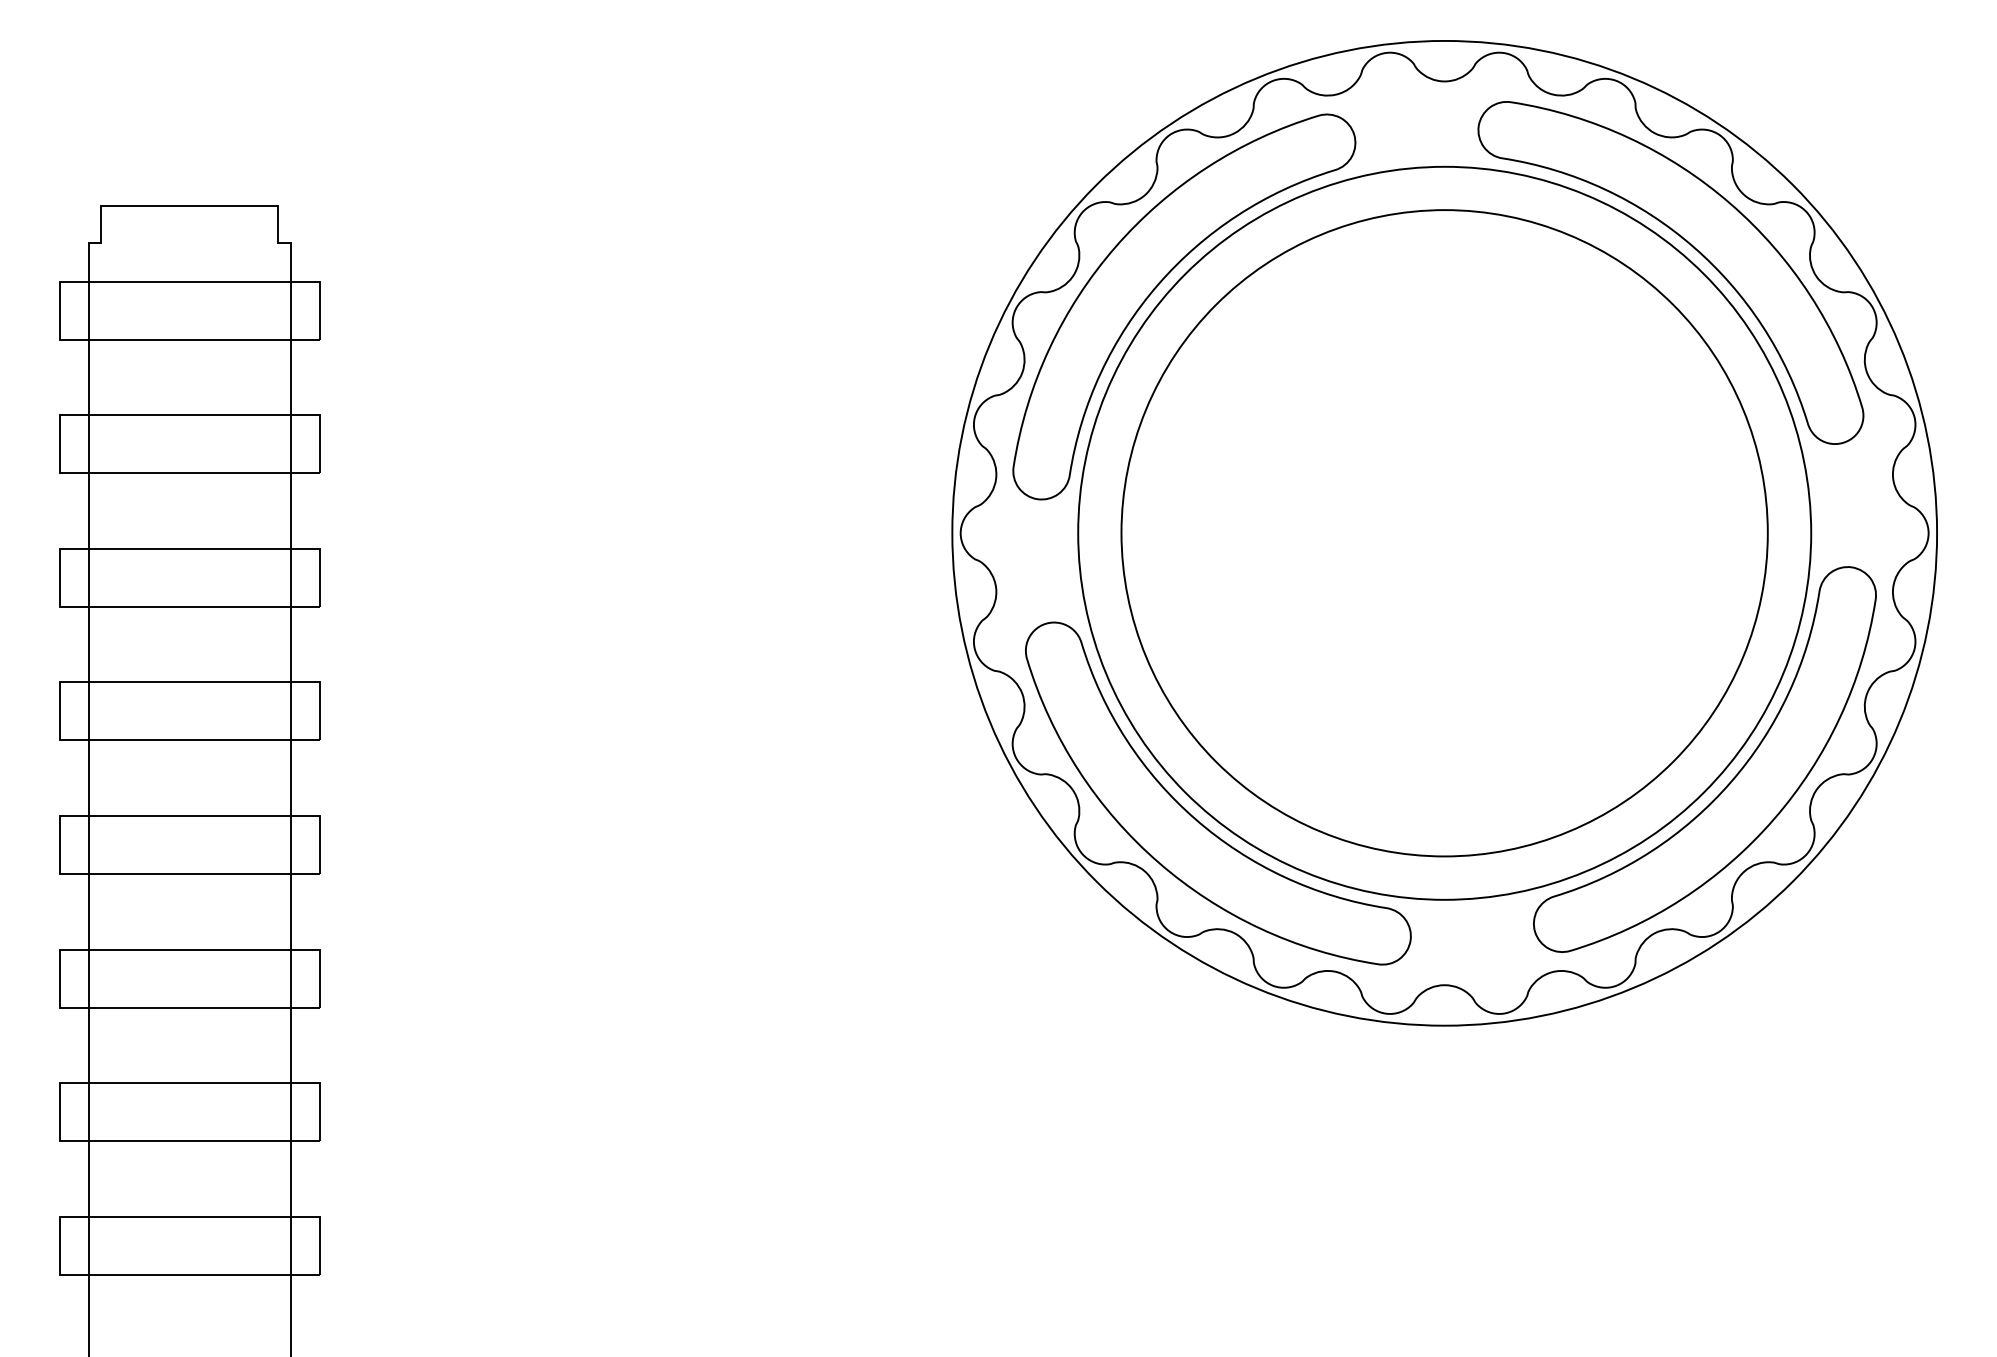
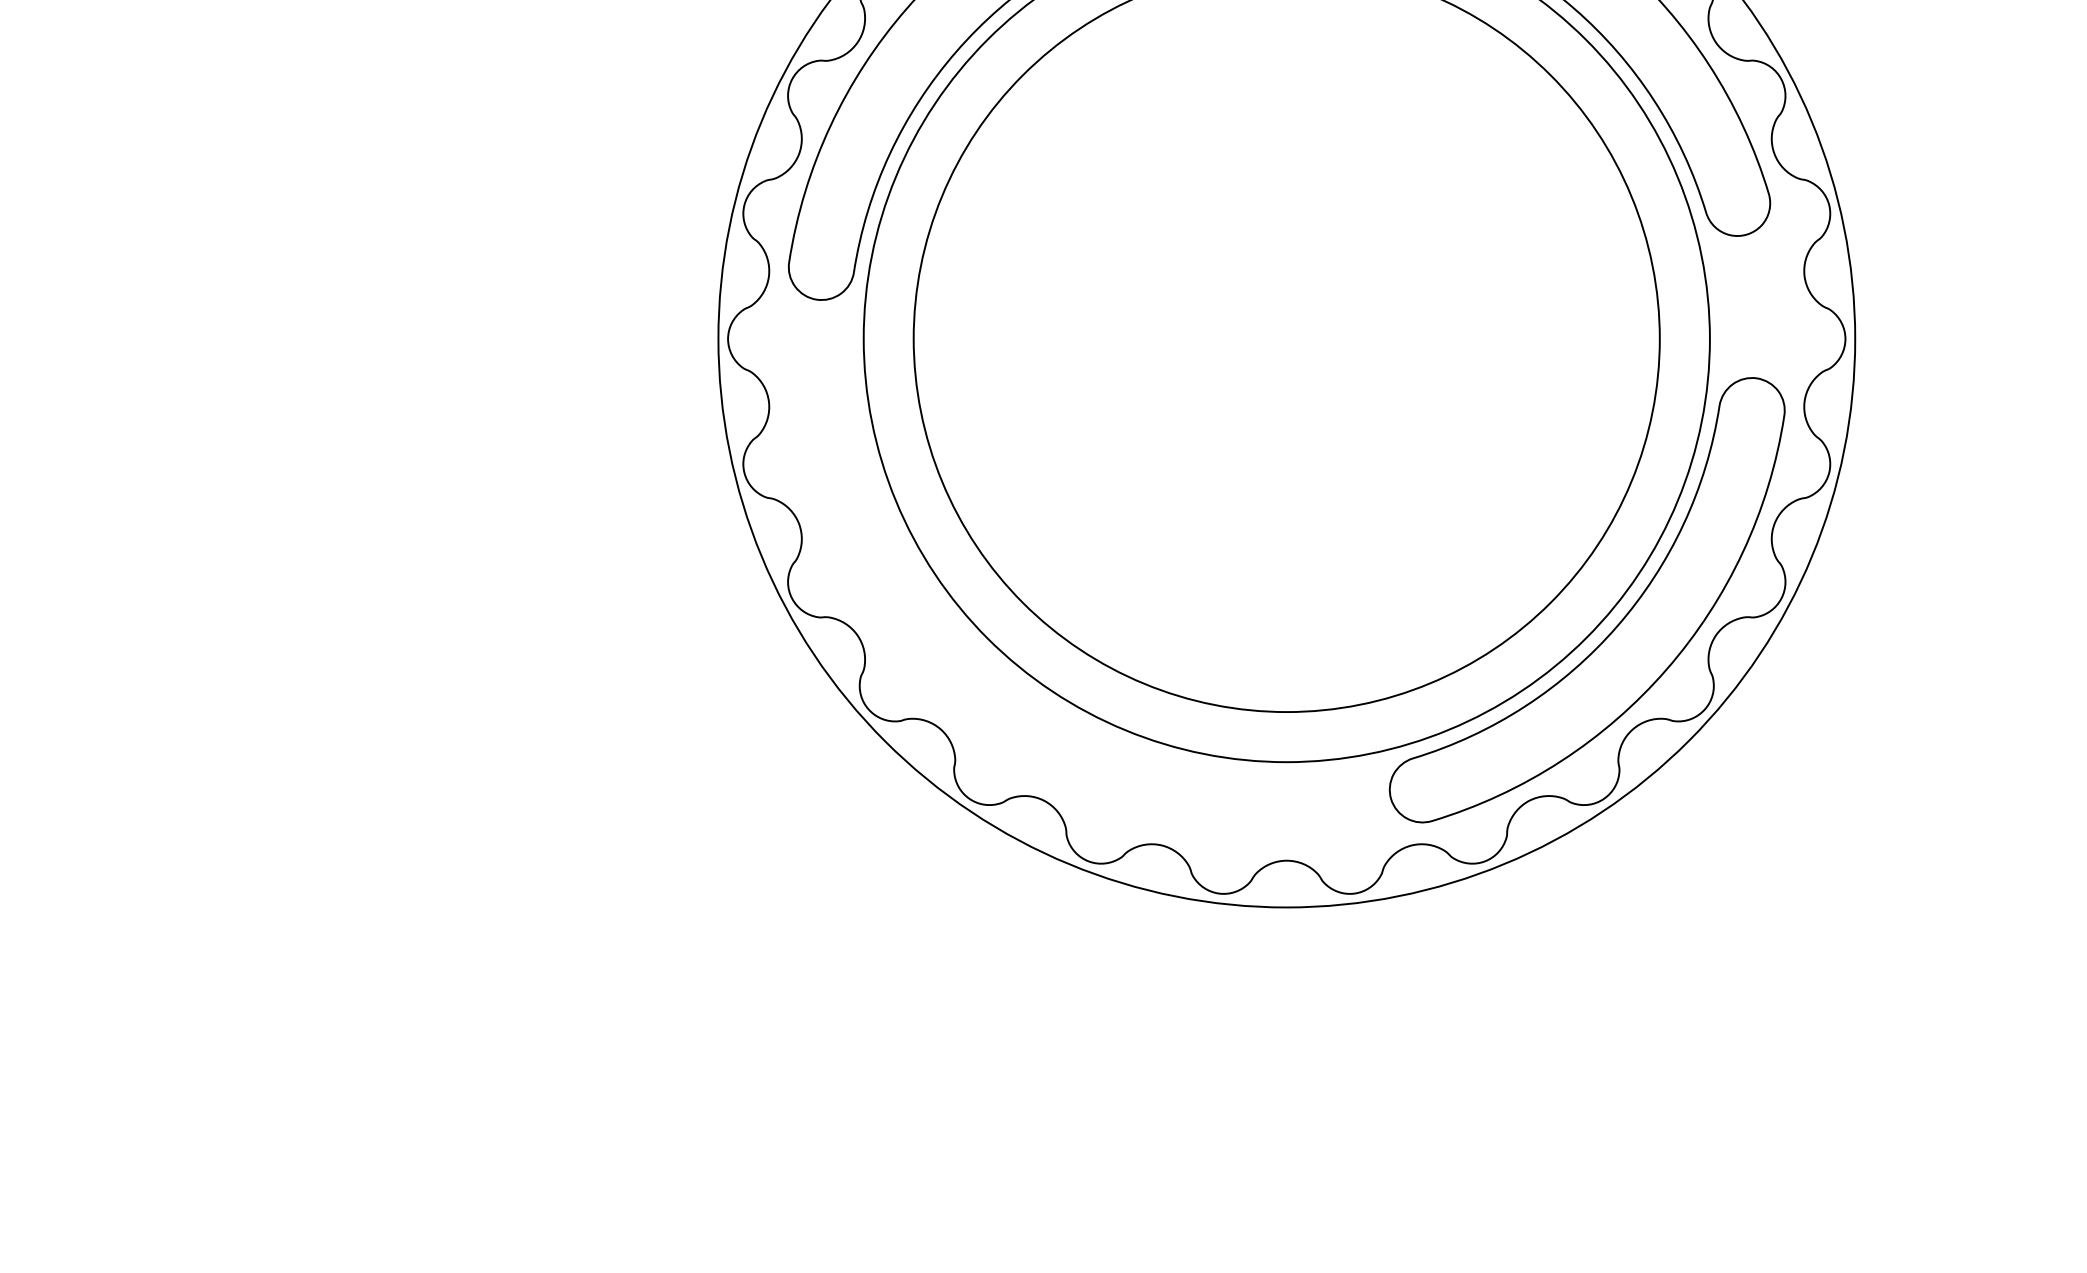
part: (1195, 817) -> (999, 667), removed

